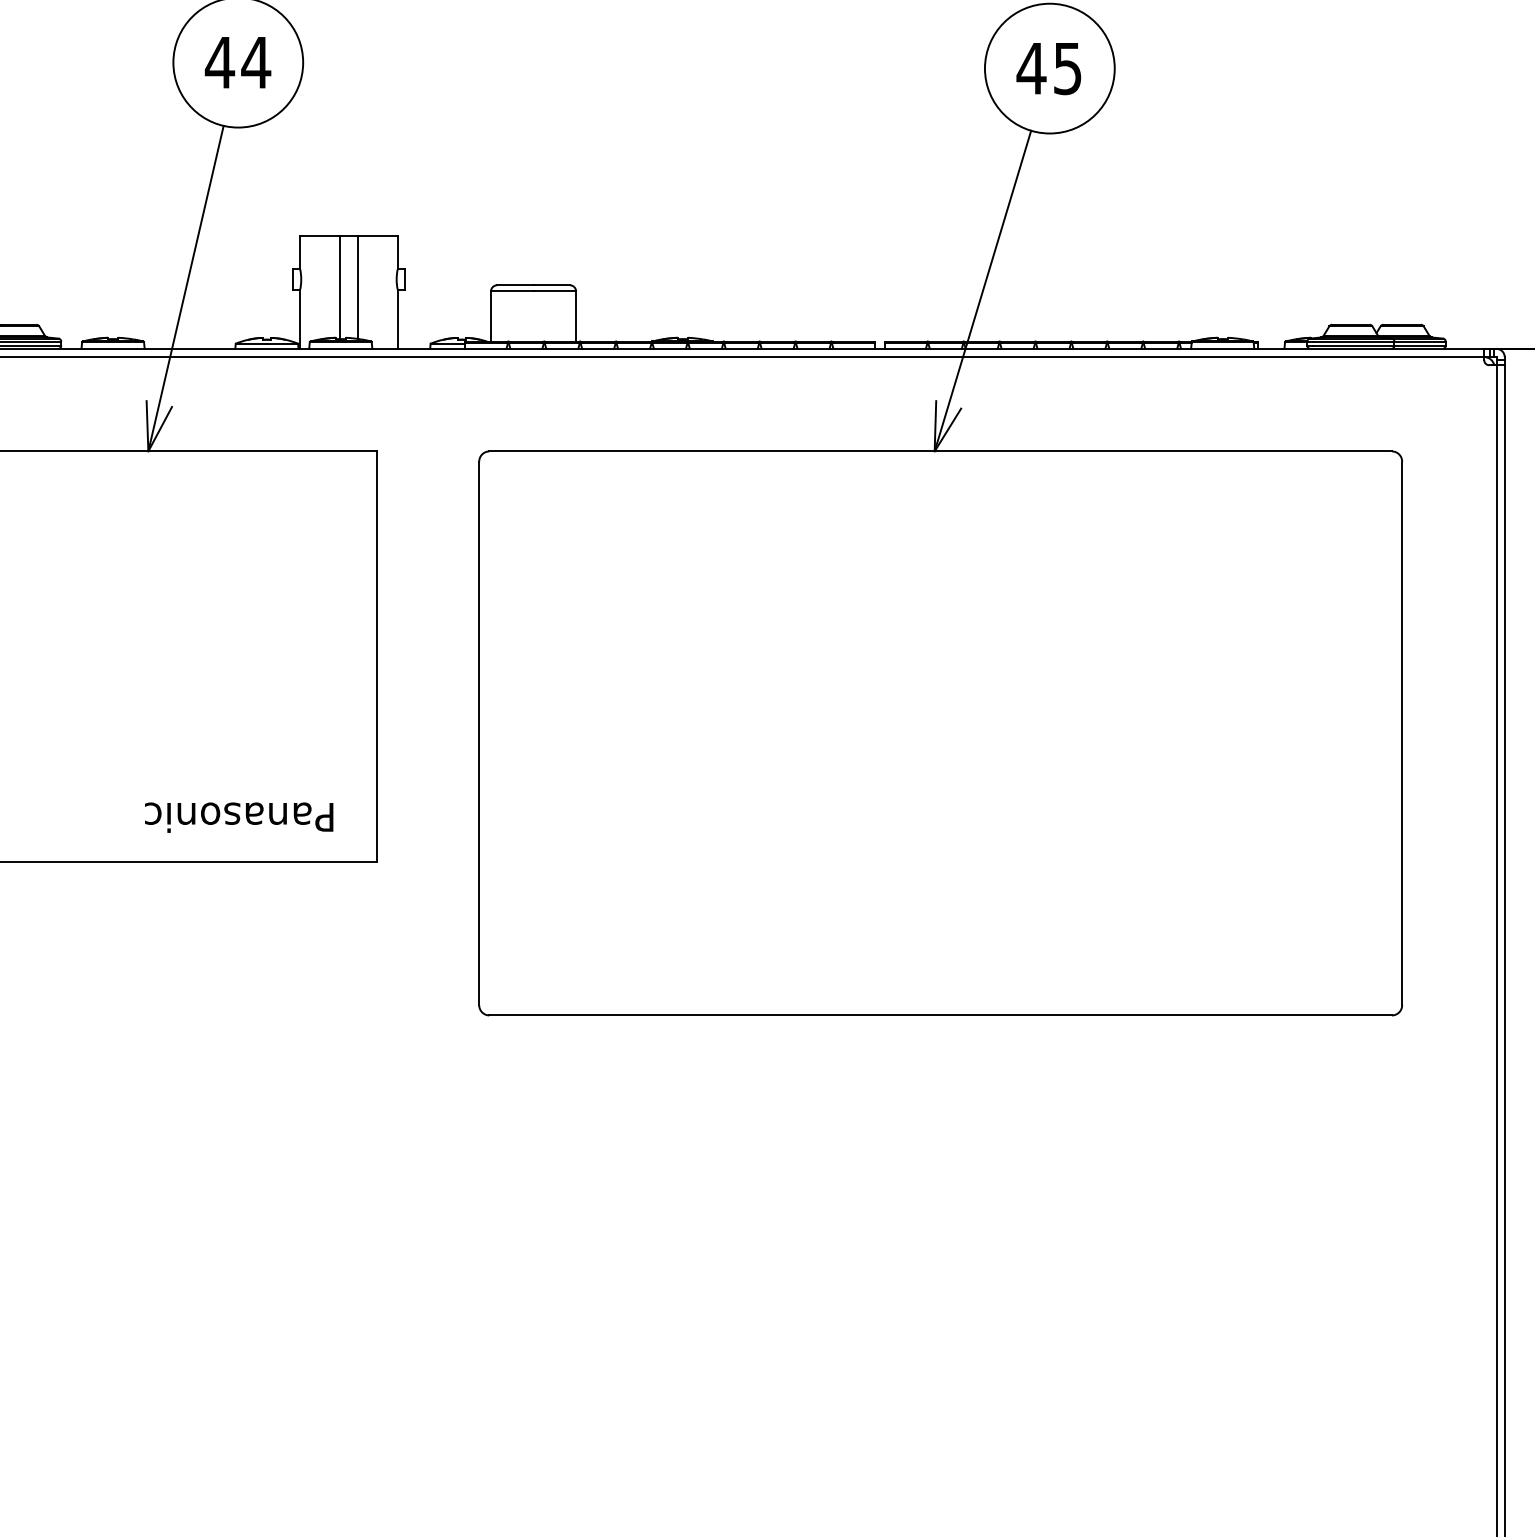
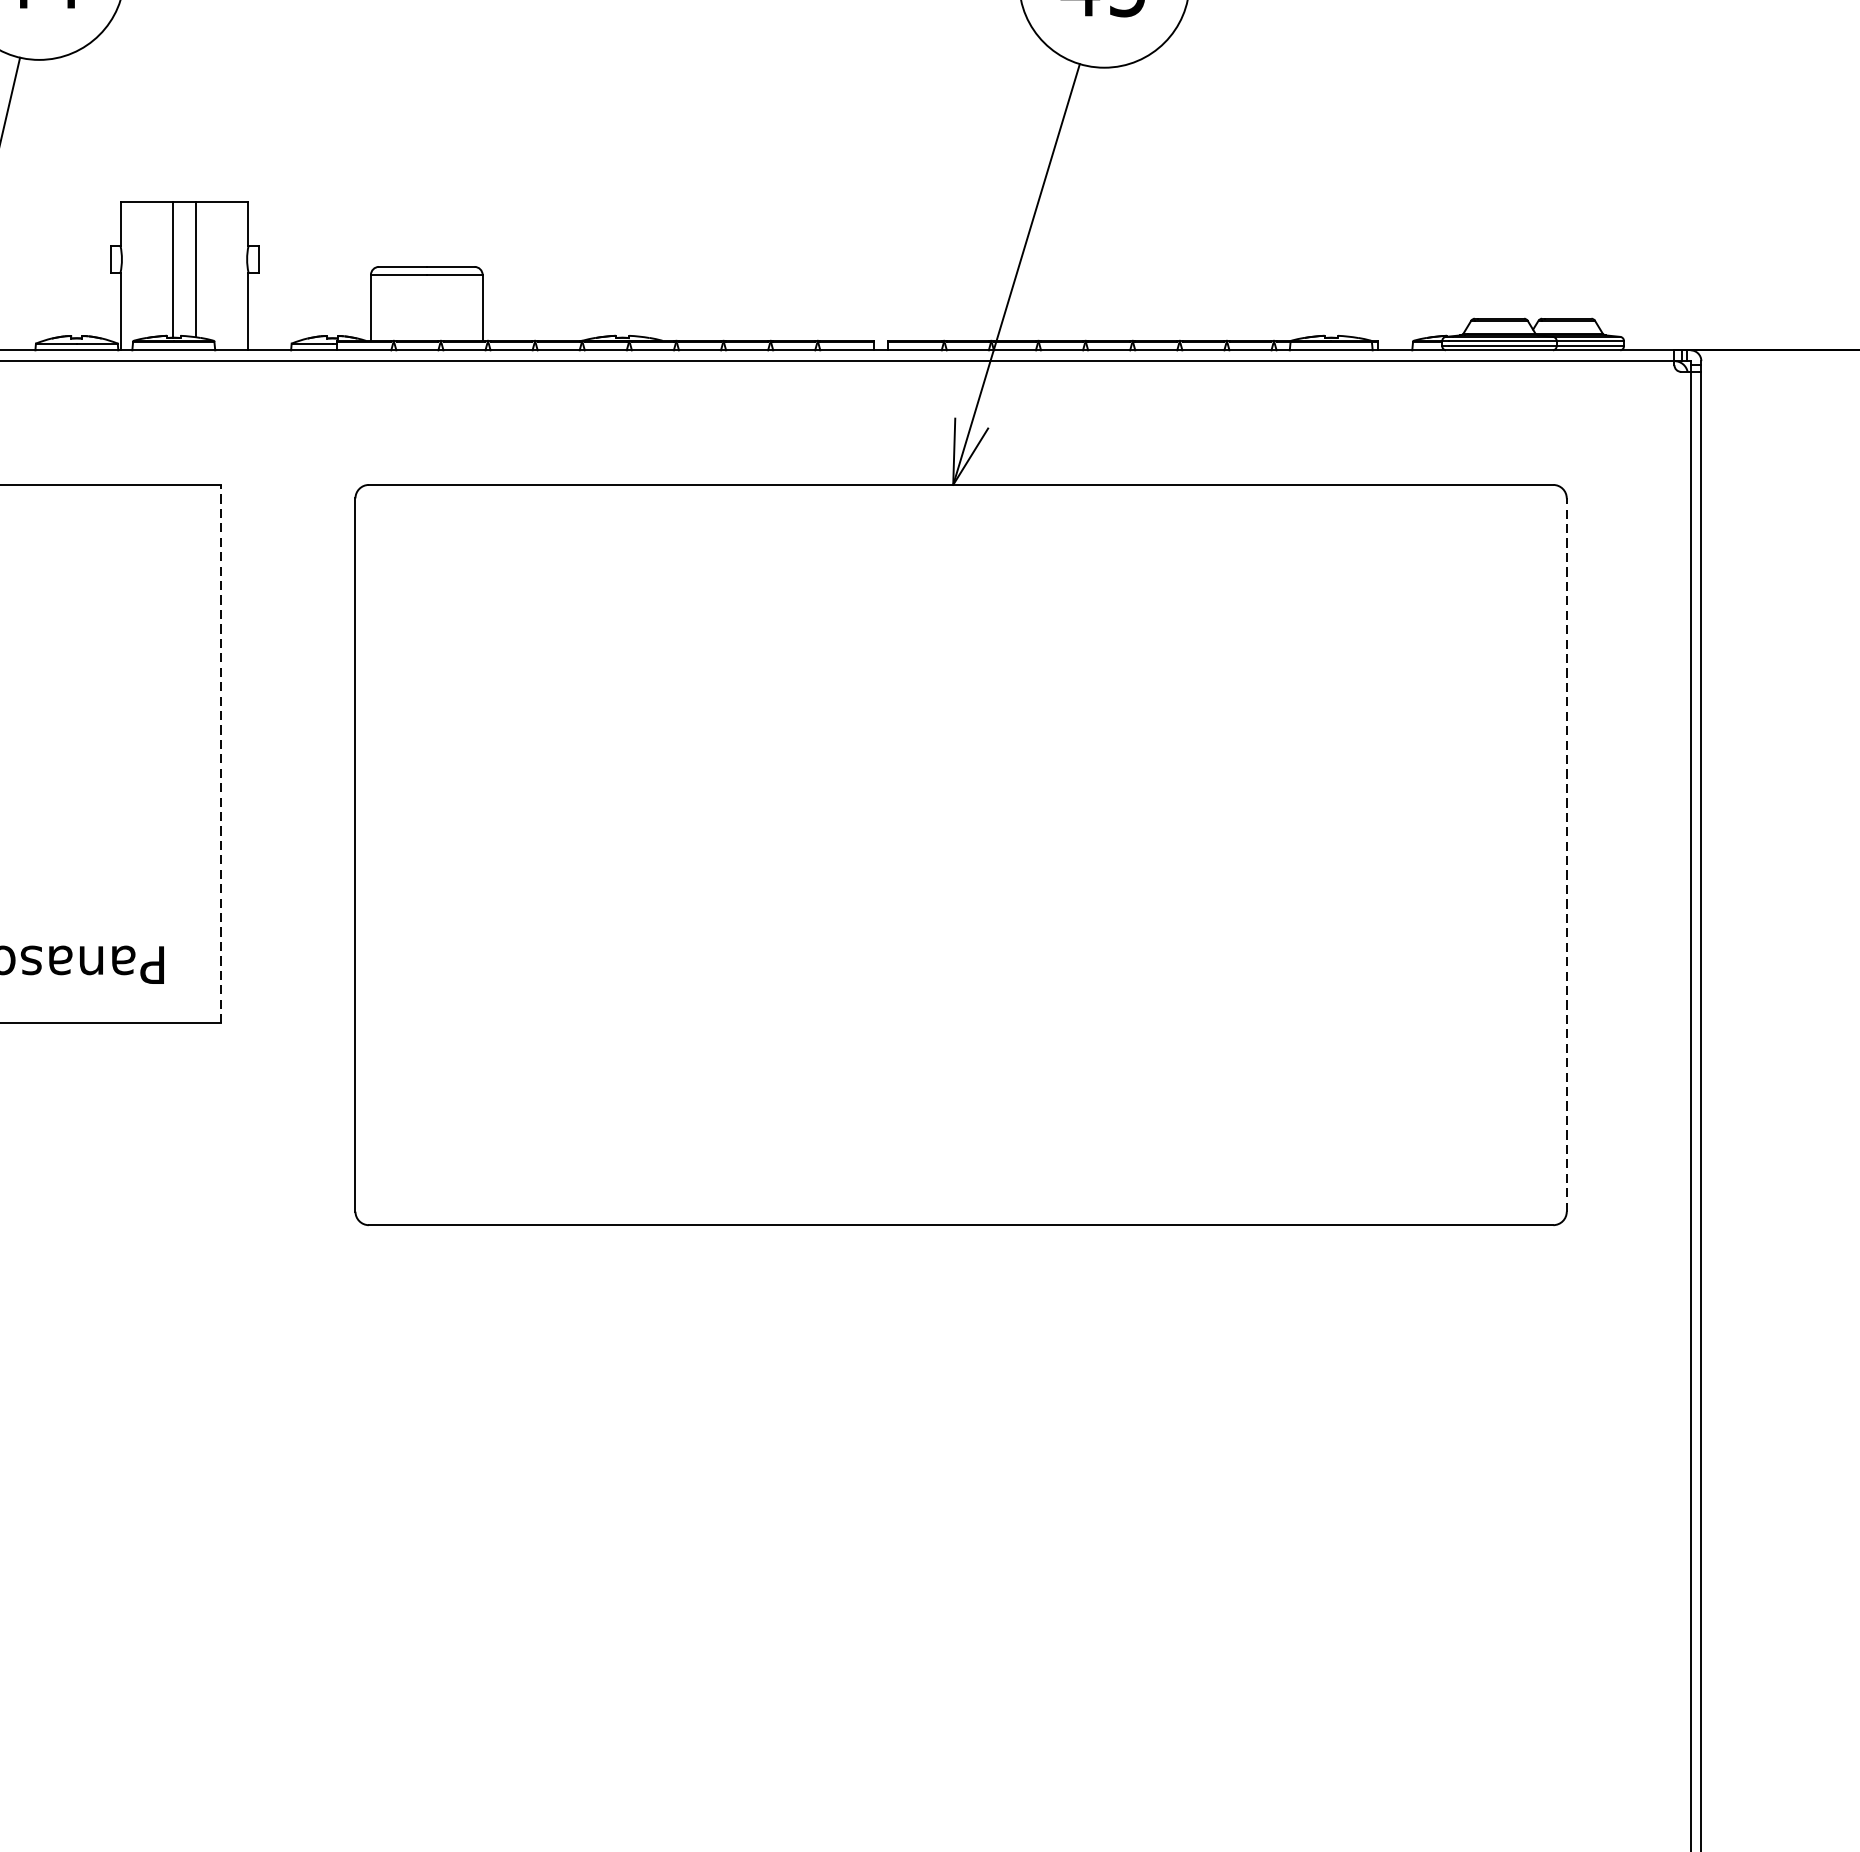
line: (376, 656) -> (220, 754), solid -> dashed
line: (1402, 733) -> (1567, 855), solid -> dashed

